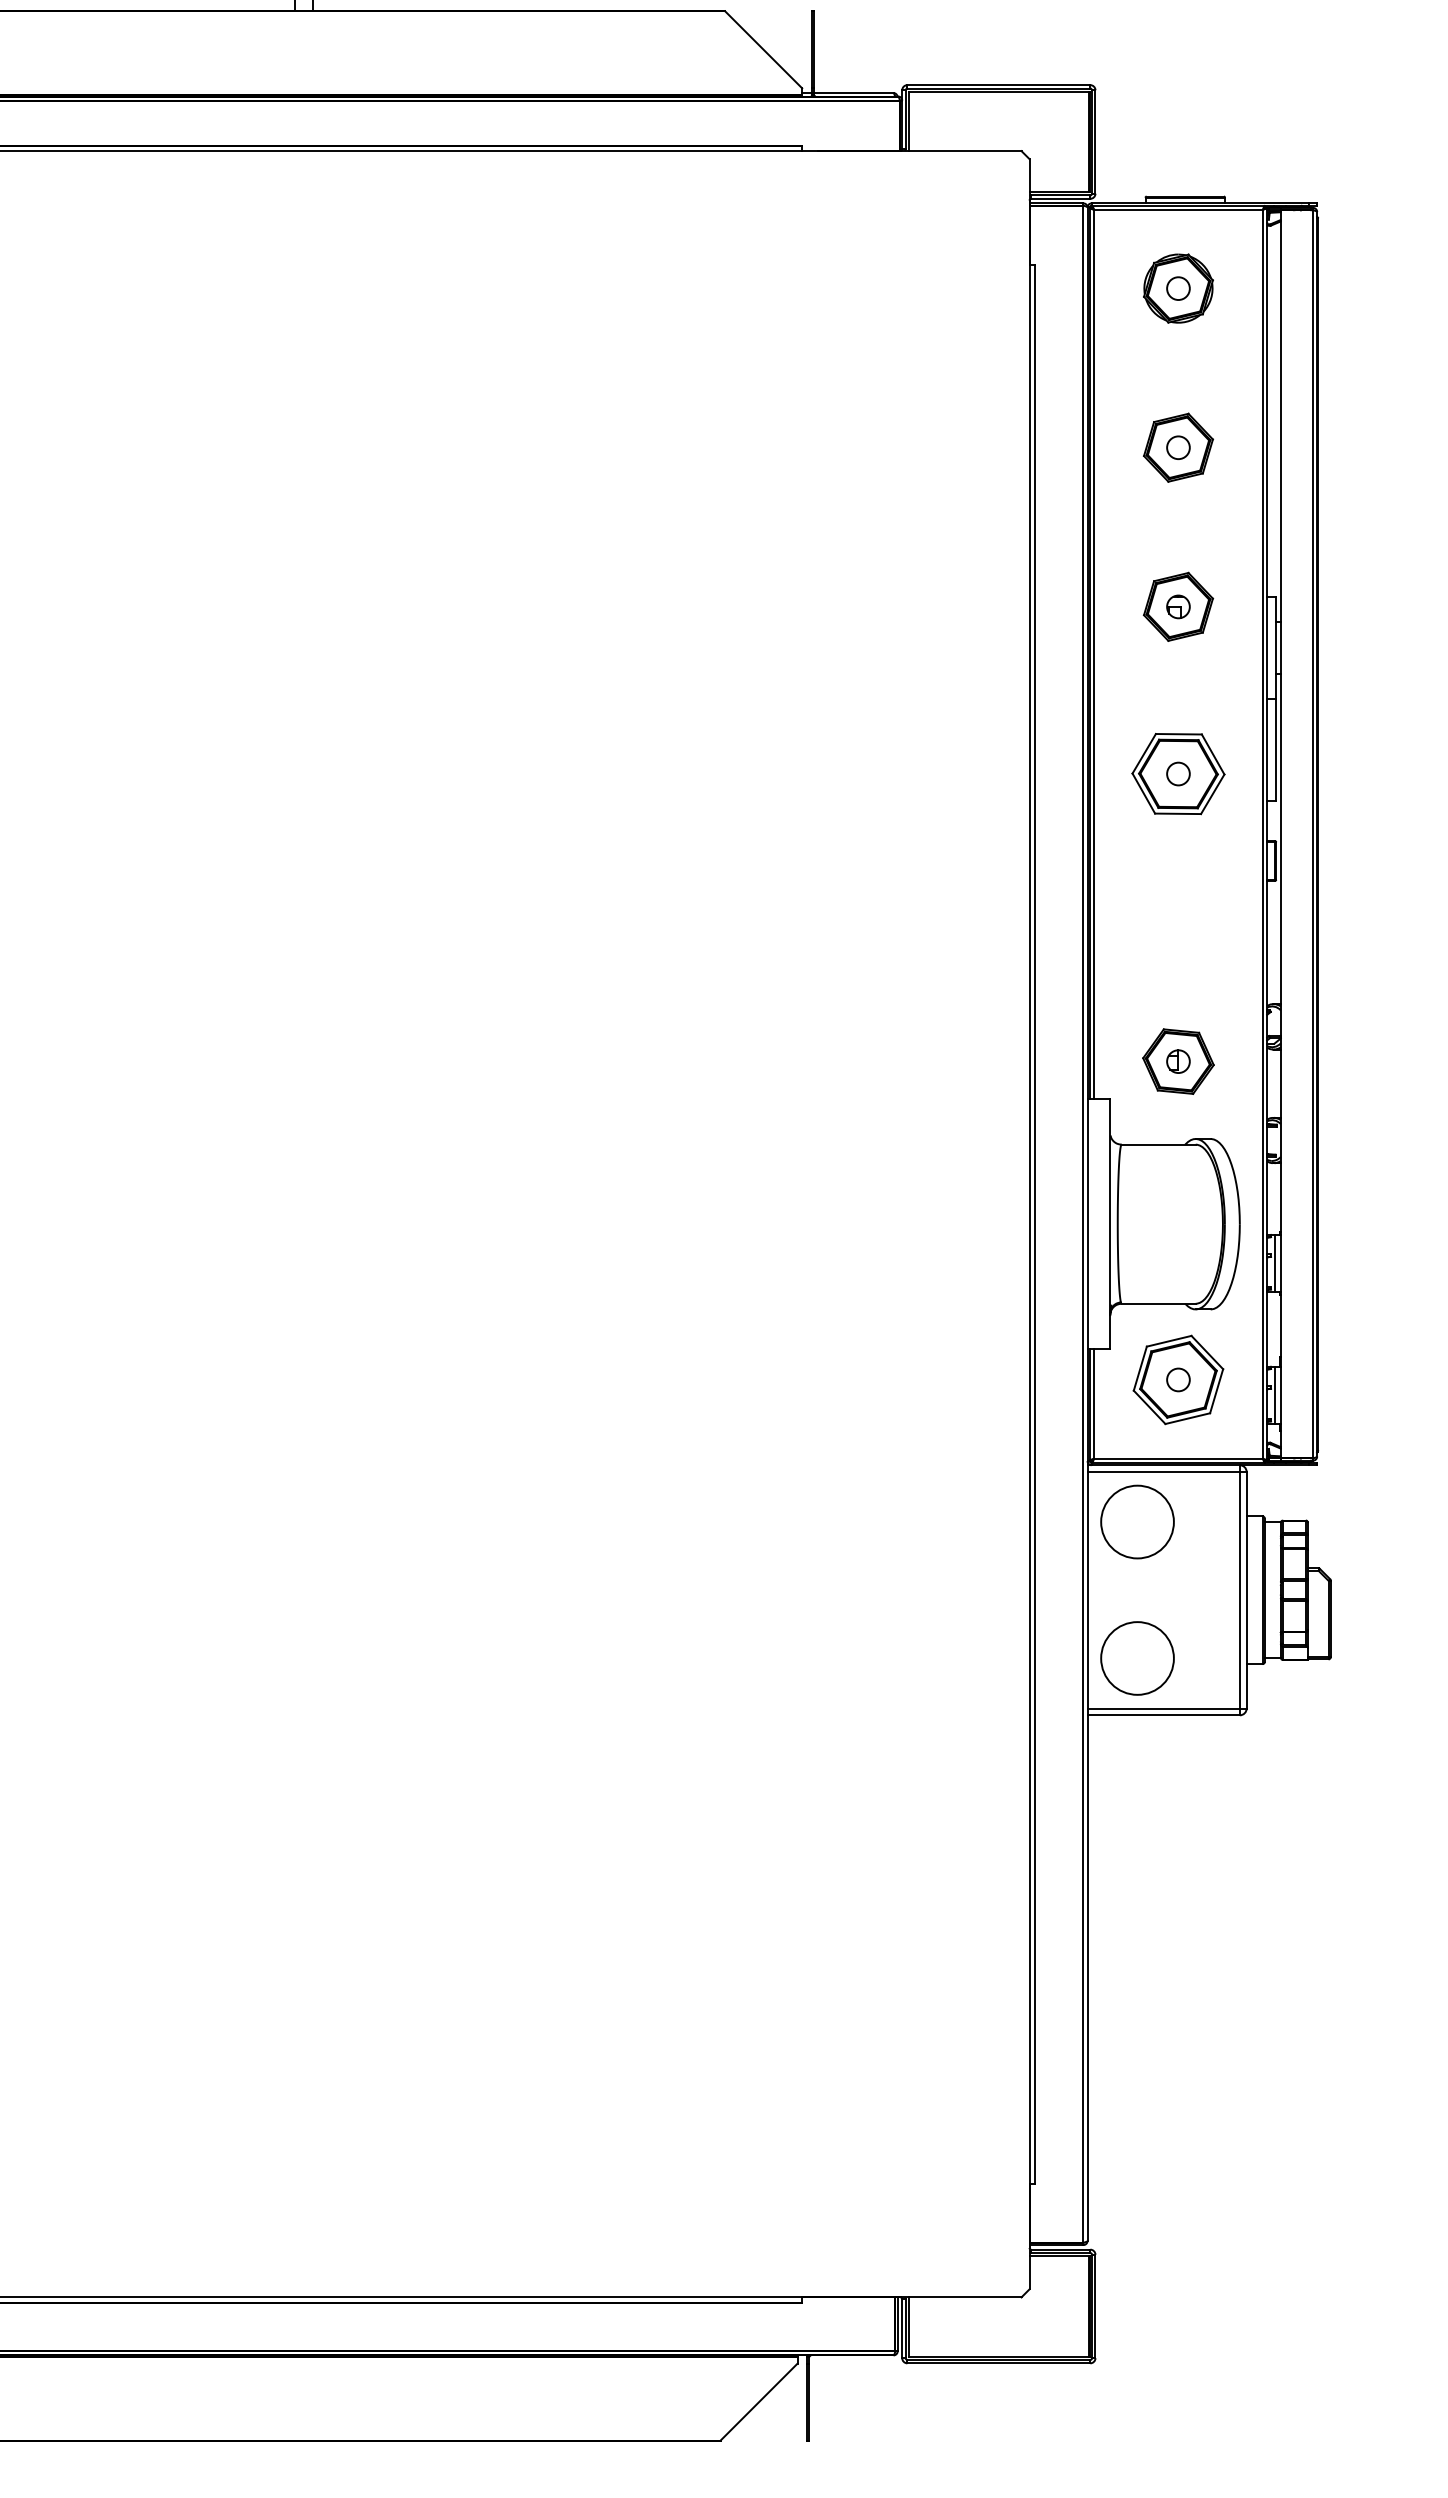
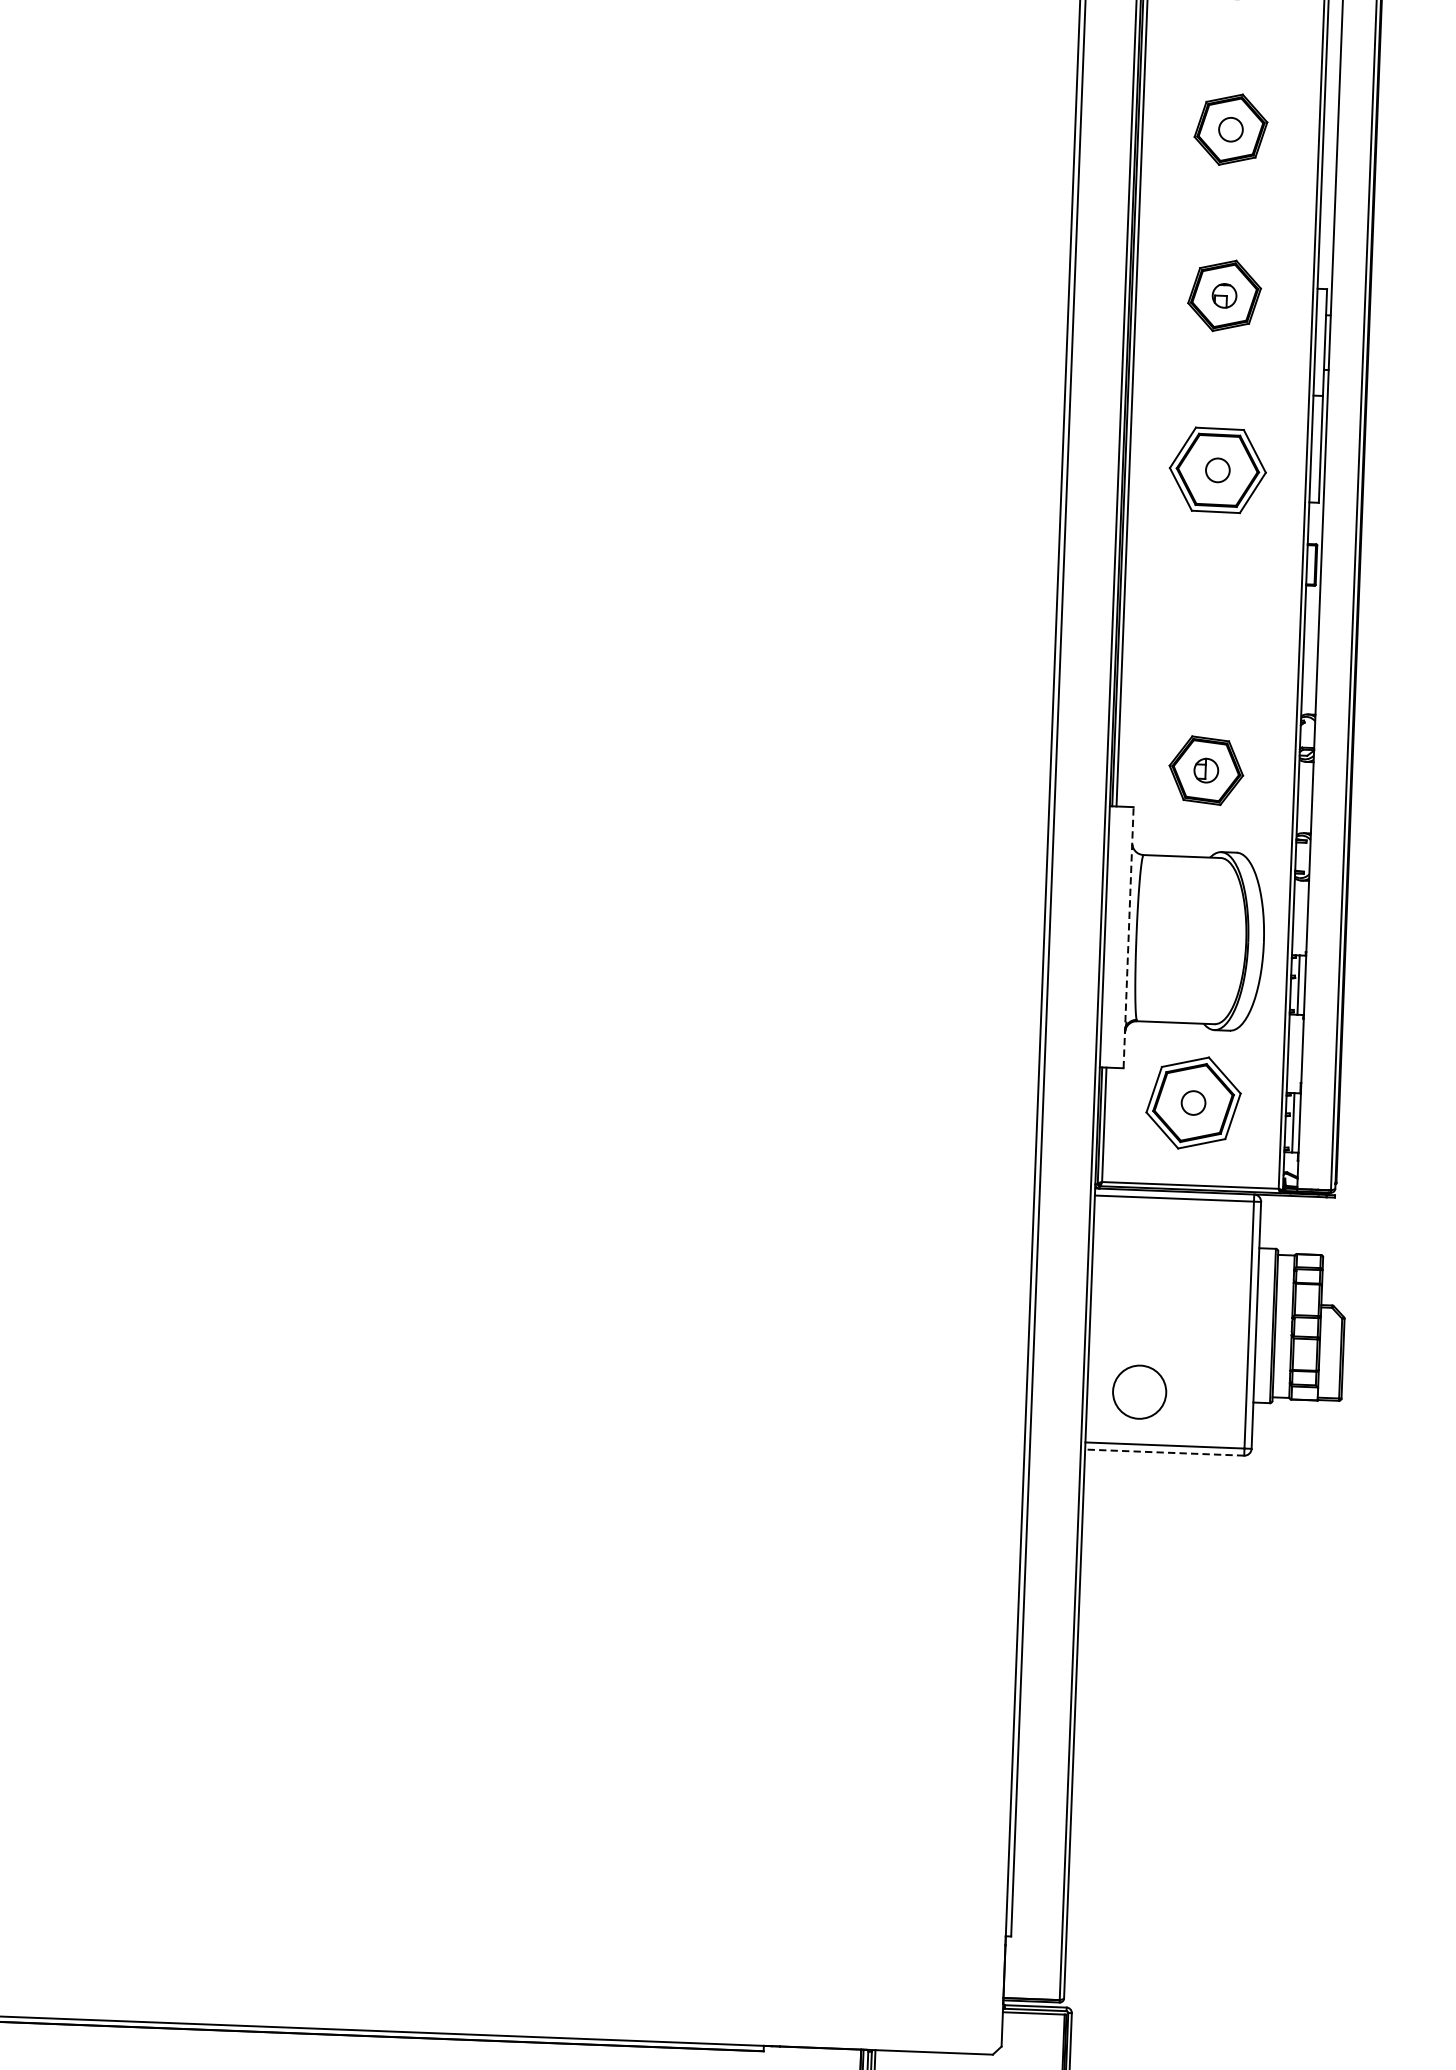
line: (1110, 1223) -> (1128, 936), solid -> dashed
circle: (1137, 1521) -> (1145, 1249), removed
circle: (1137, 1658) -> (1139, 1392), size x0.7
line: (1163, 1715) -> (1164, 1452), solid -> dashed

